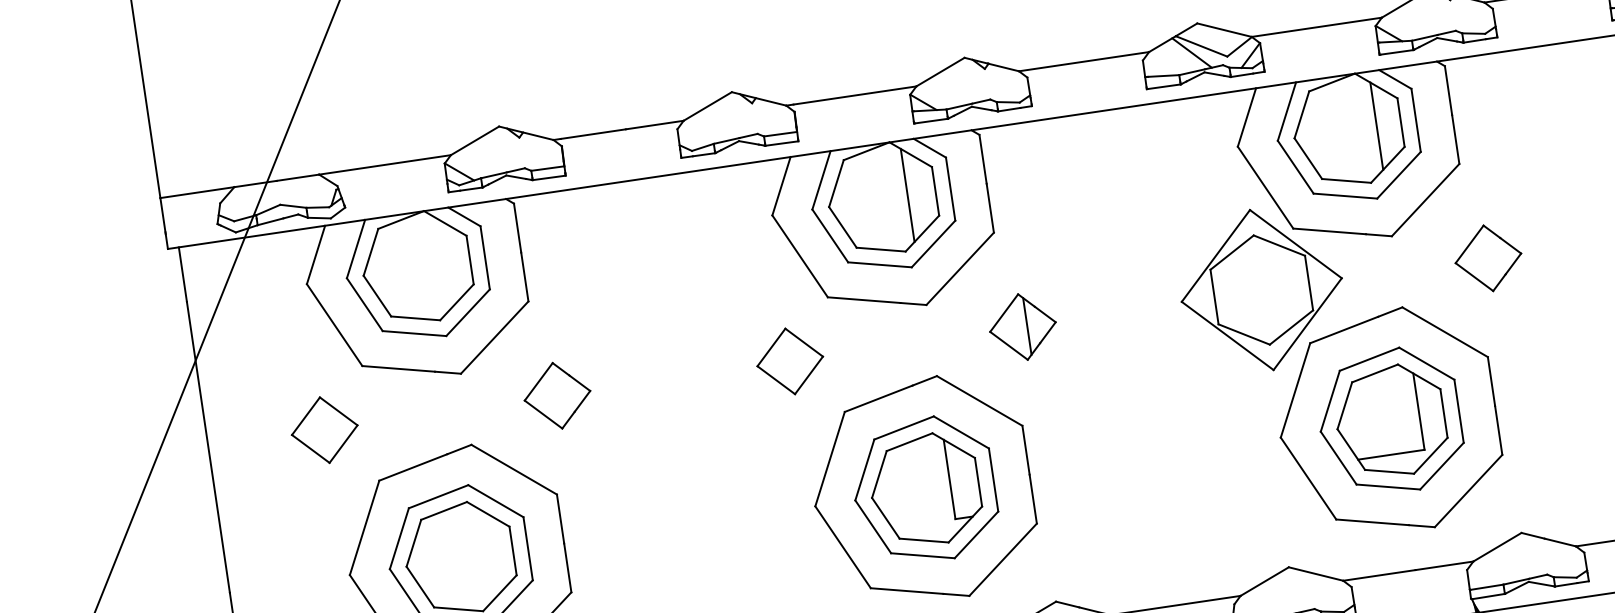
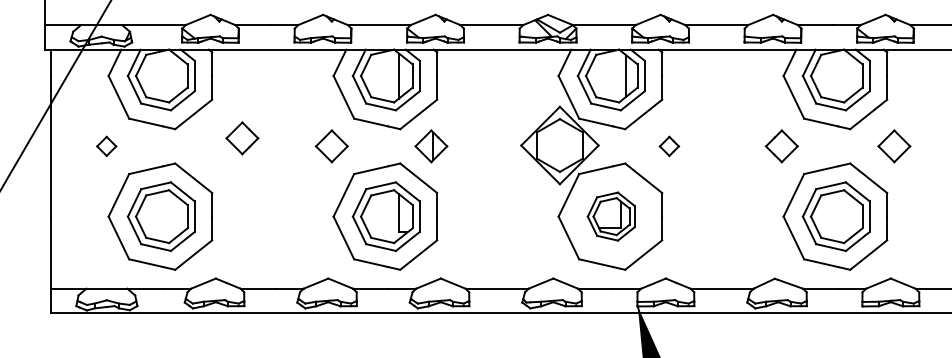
part: (1488, 258) -> (669, 146), size x0.6
part: (1023, 327) -> (431, 146), moved
part: (557, 396) -> (242, 138), moved
part: (1388, 421) -> (610, 216), size x0.7
part: (324, 430) -> (106, 146), size x0.6

